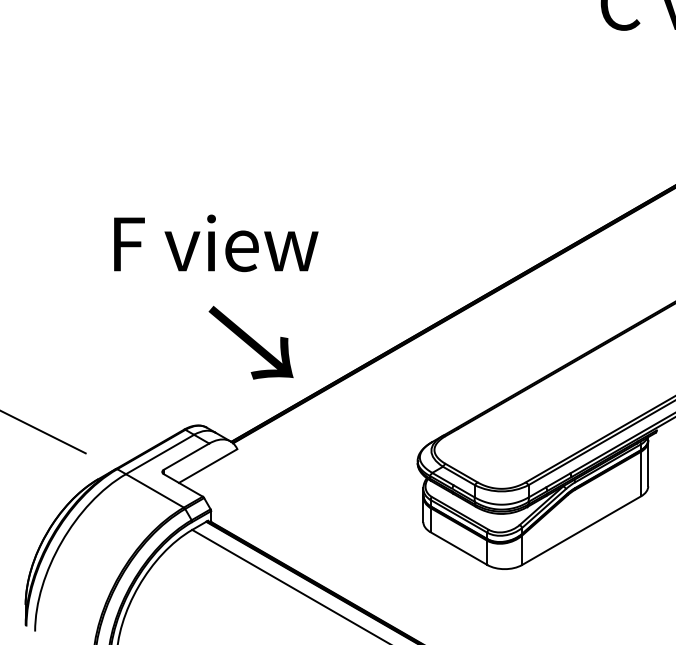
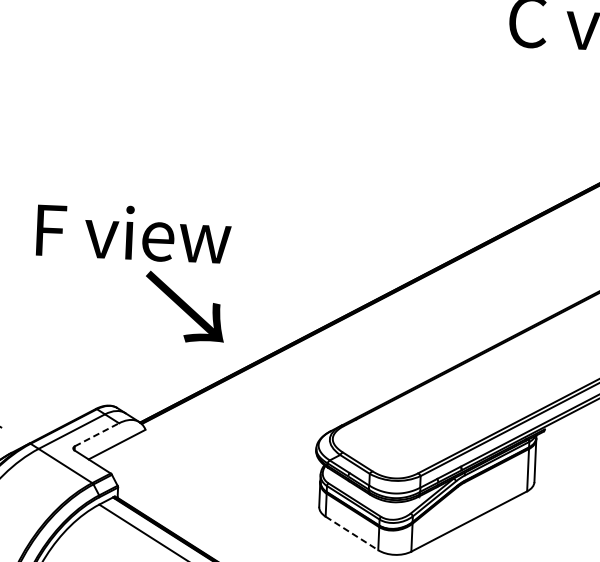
text: (250, 342) -> (184, 307), moved
line: (186, 456) -> (96, 434), solid -> dashed
line: (458, 548) -> (351, 533), solid -> dashed

